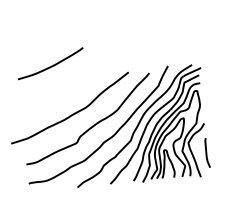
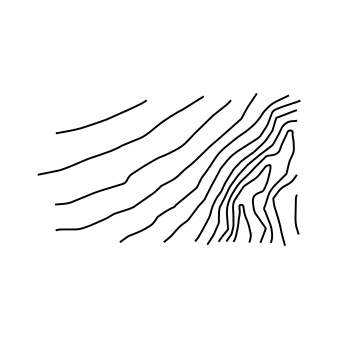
curve: (50, 66) -> (100, 120), moved

